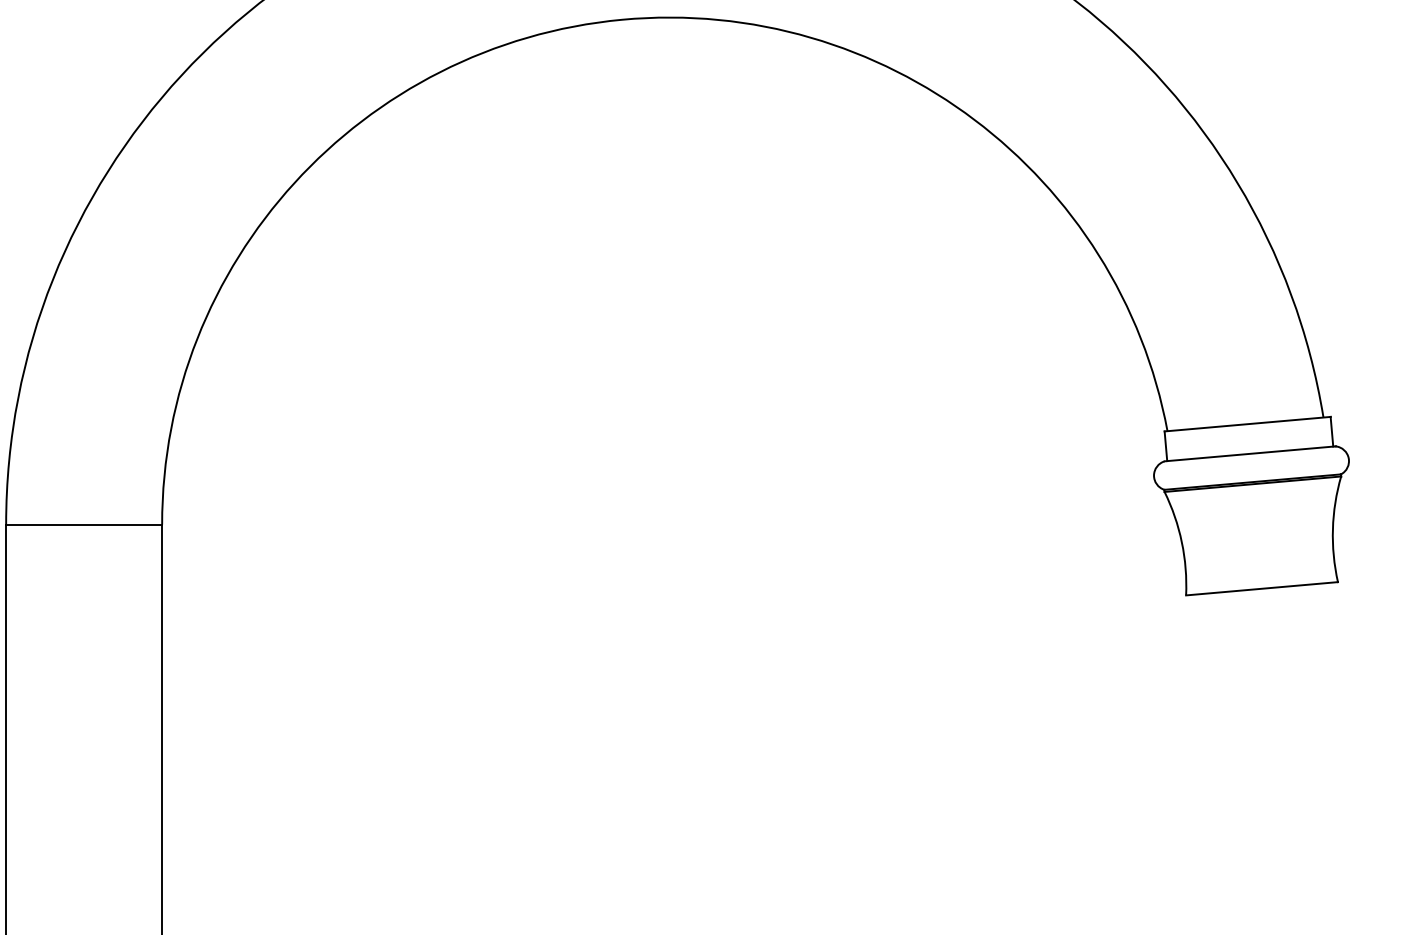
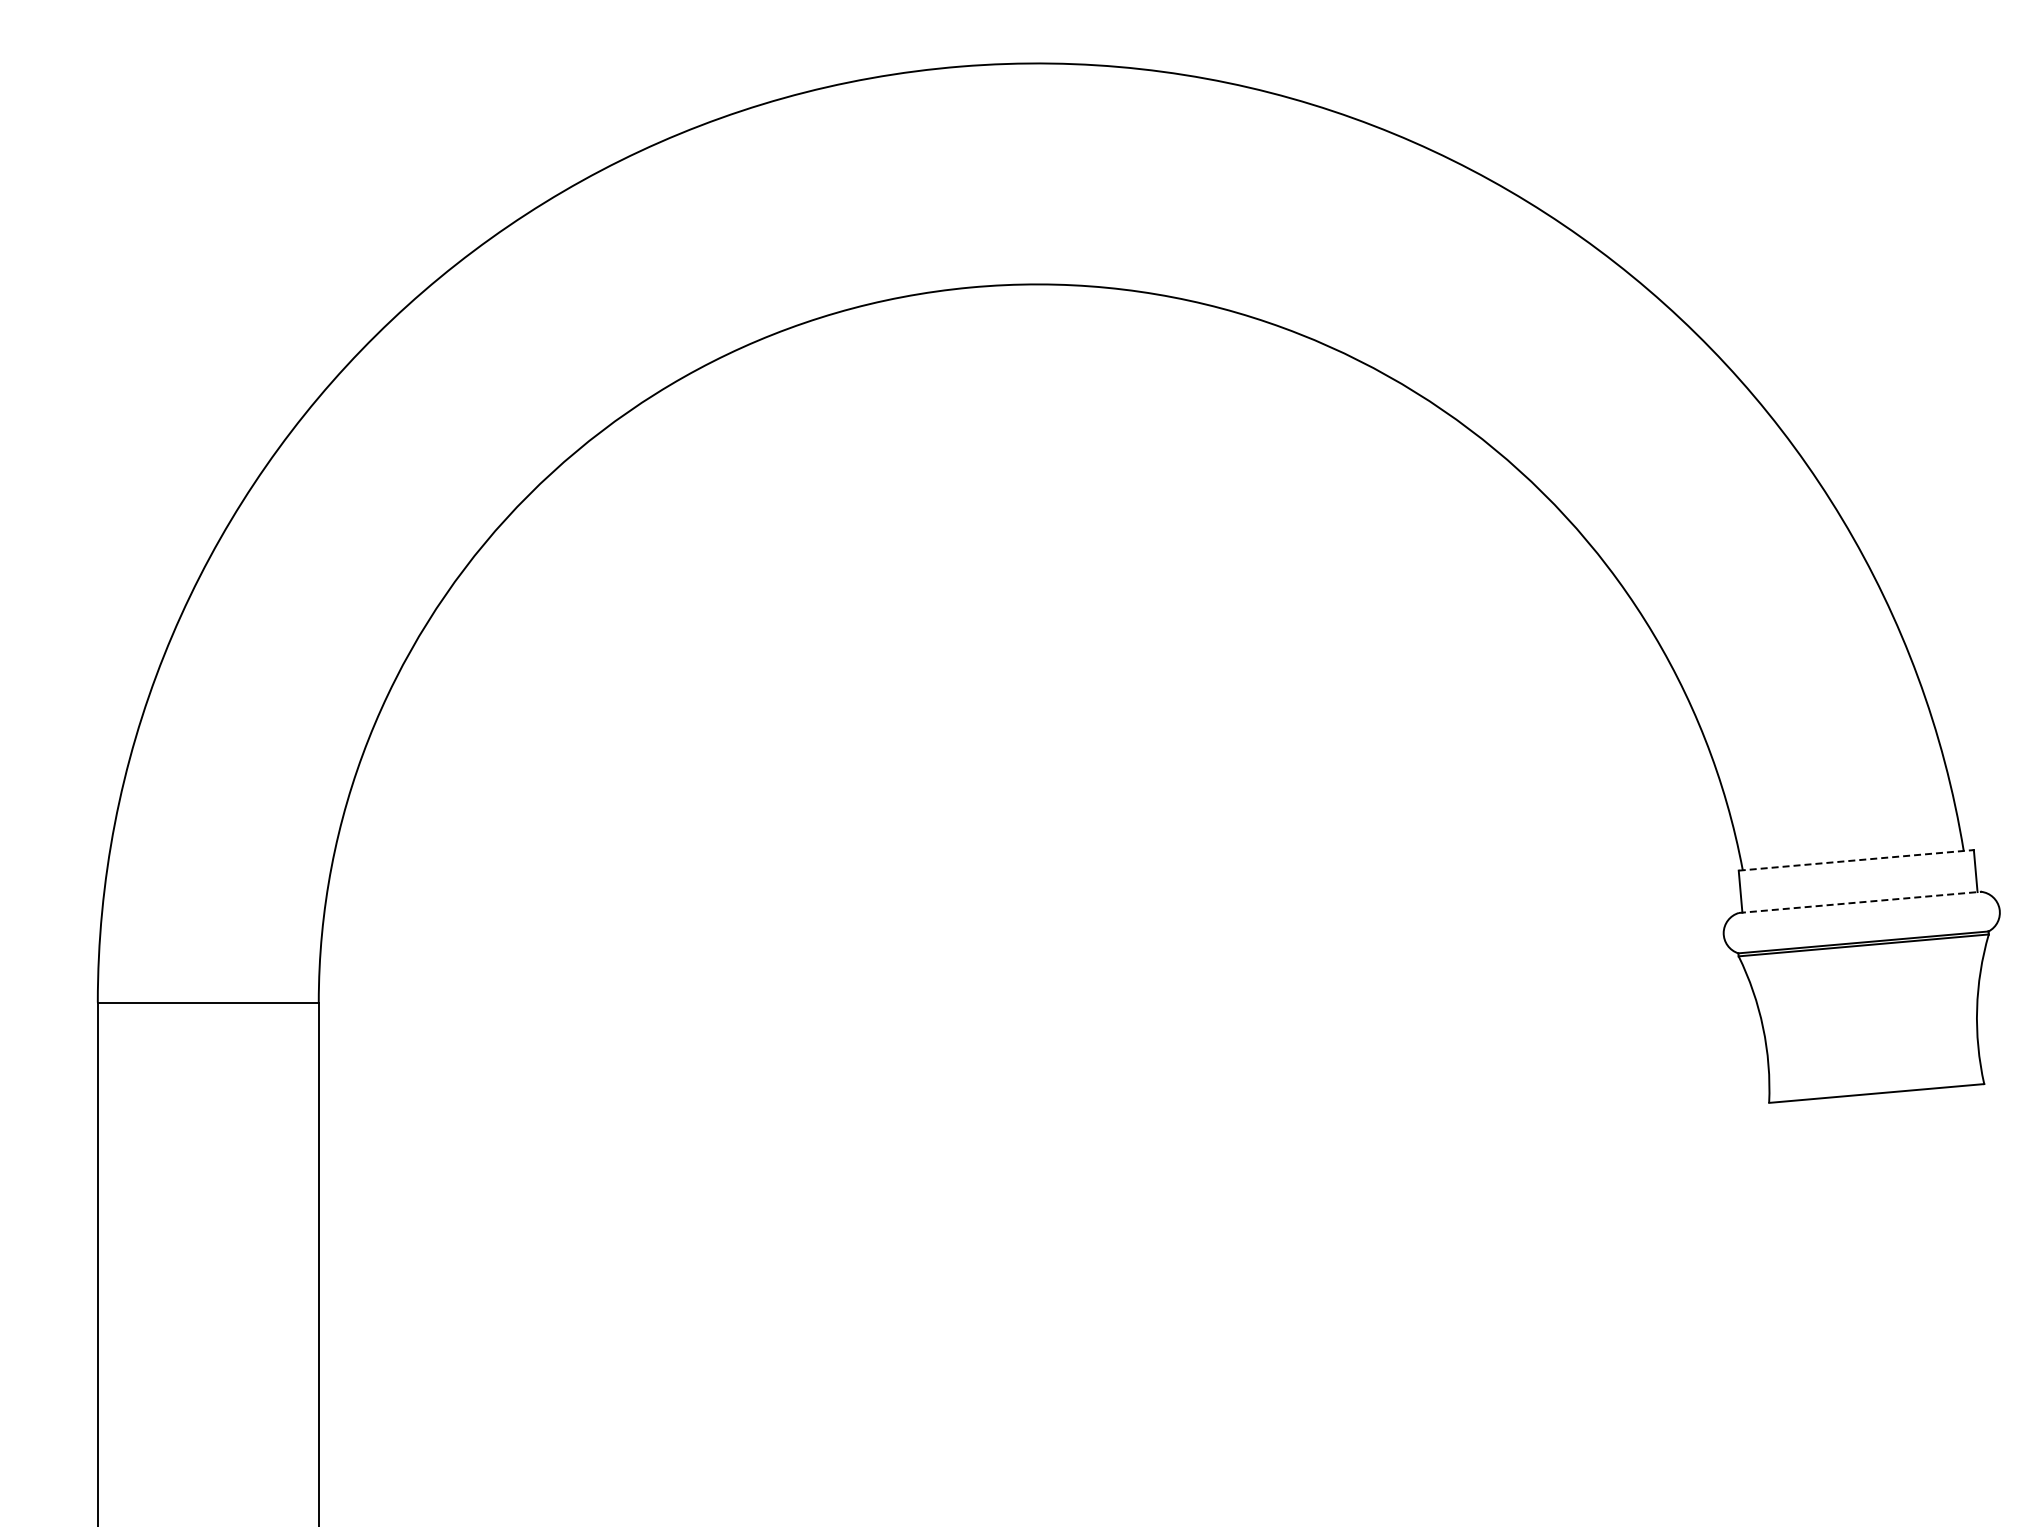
line: (1247, 424) -> (1856, 860), solid -> dashed
line: (1250, 453) -> (1860, 902), solid -> dashed

